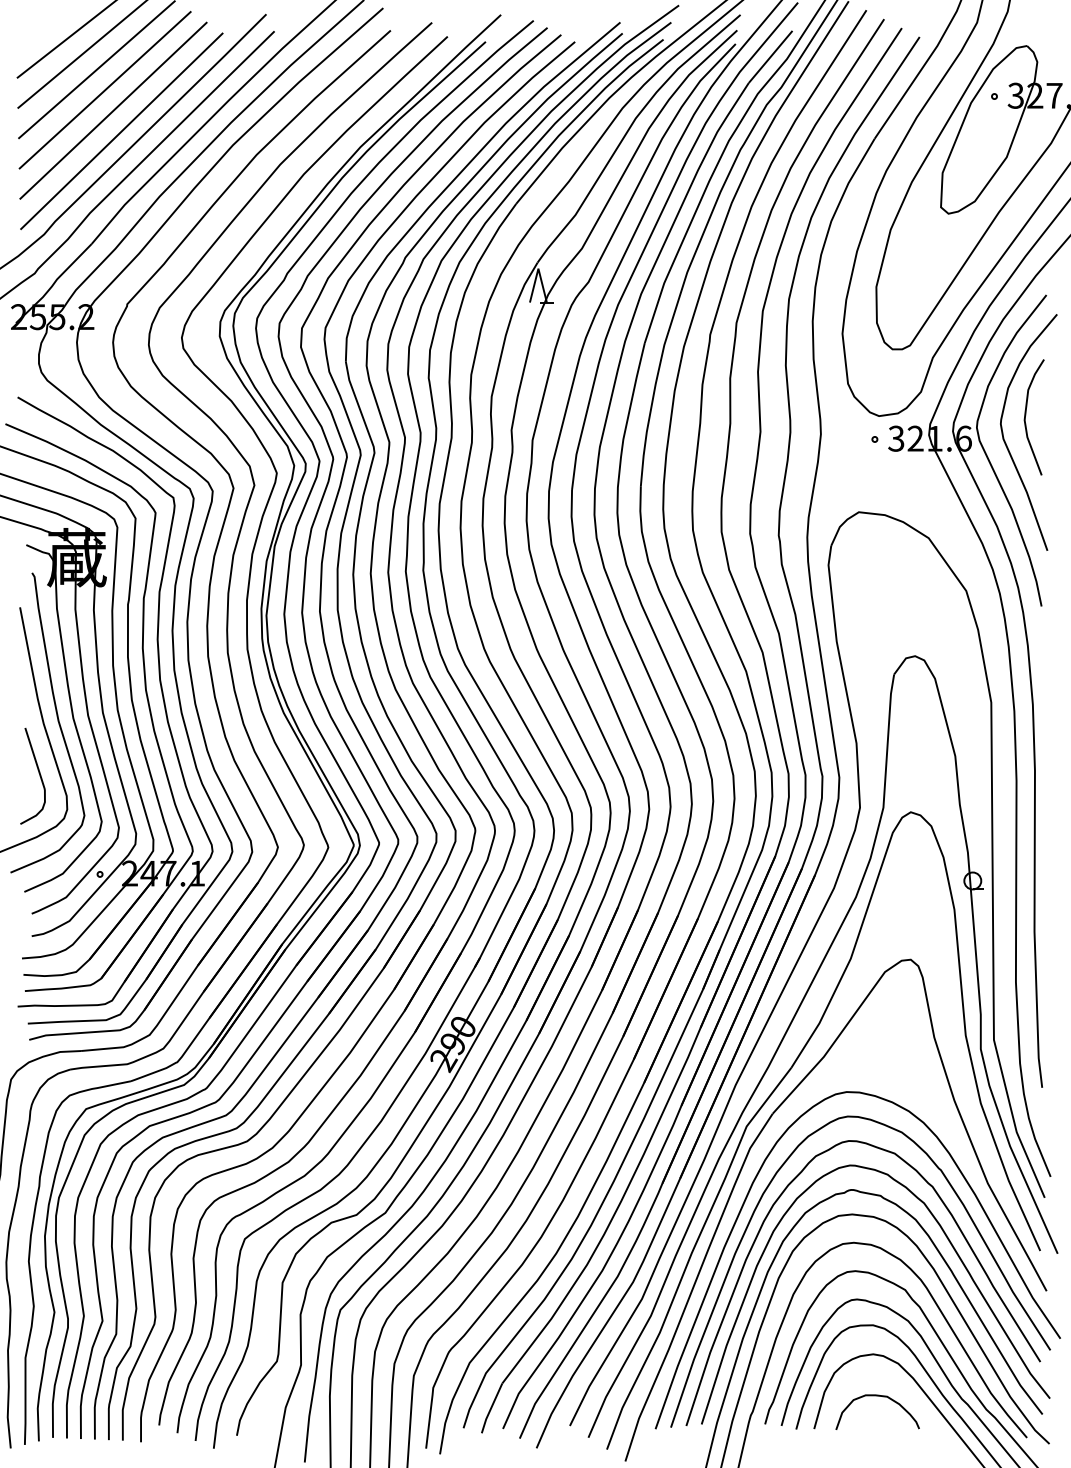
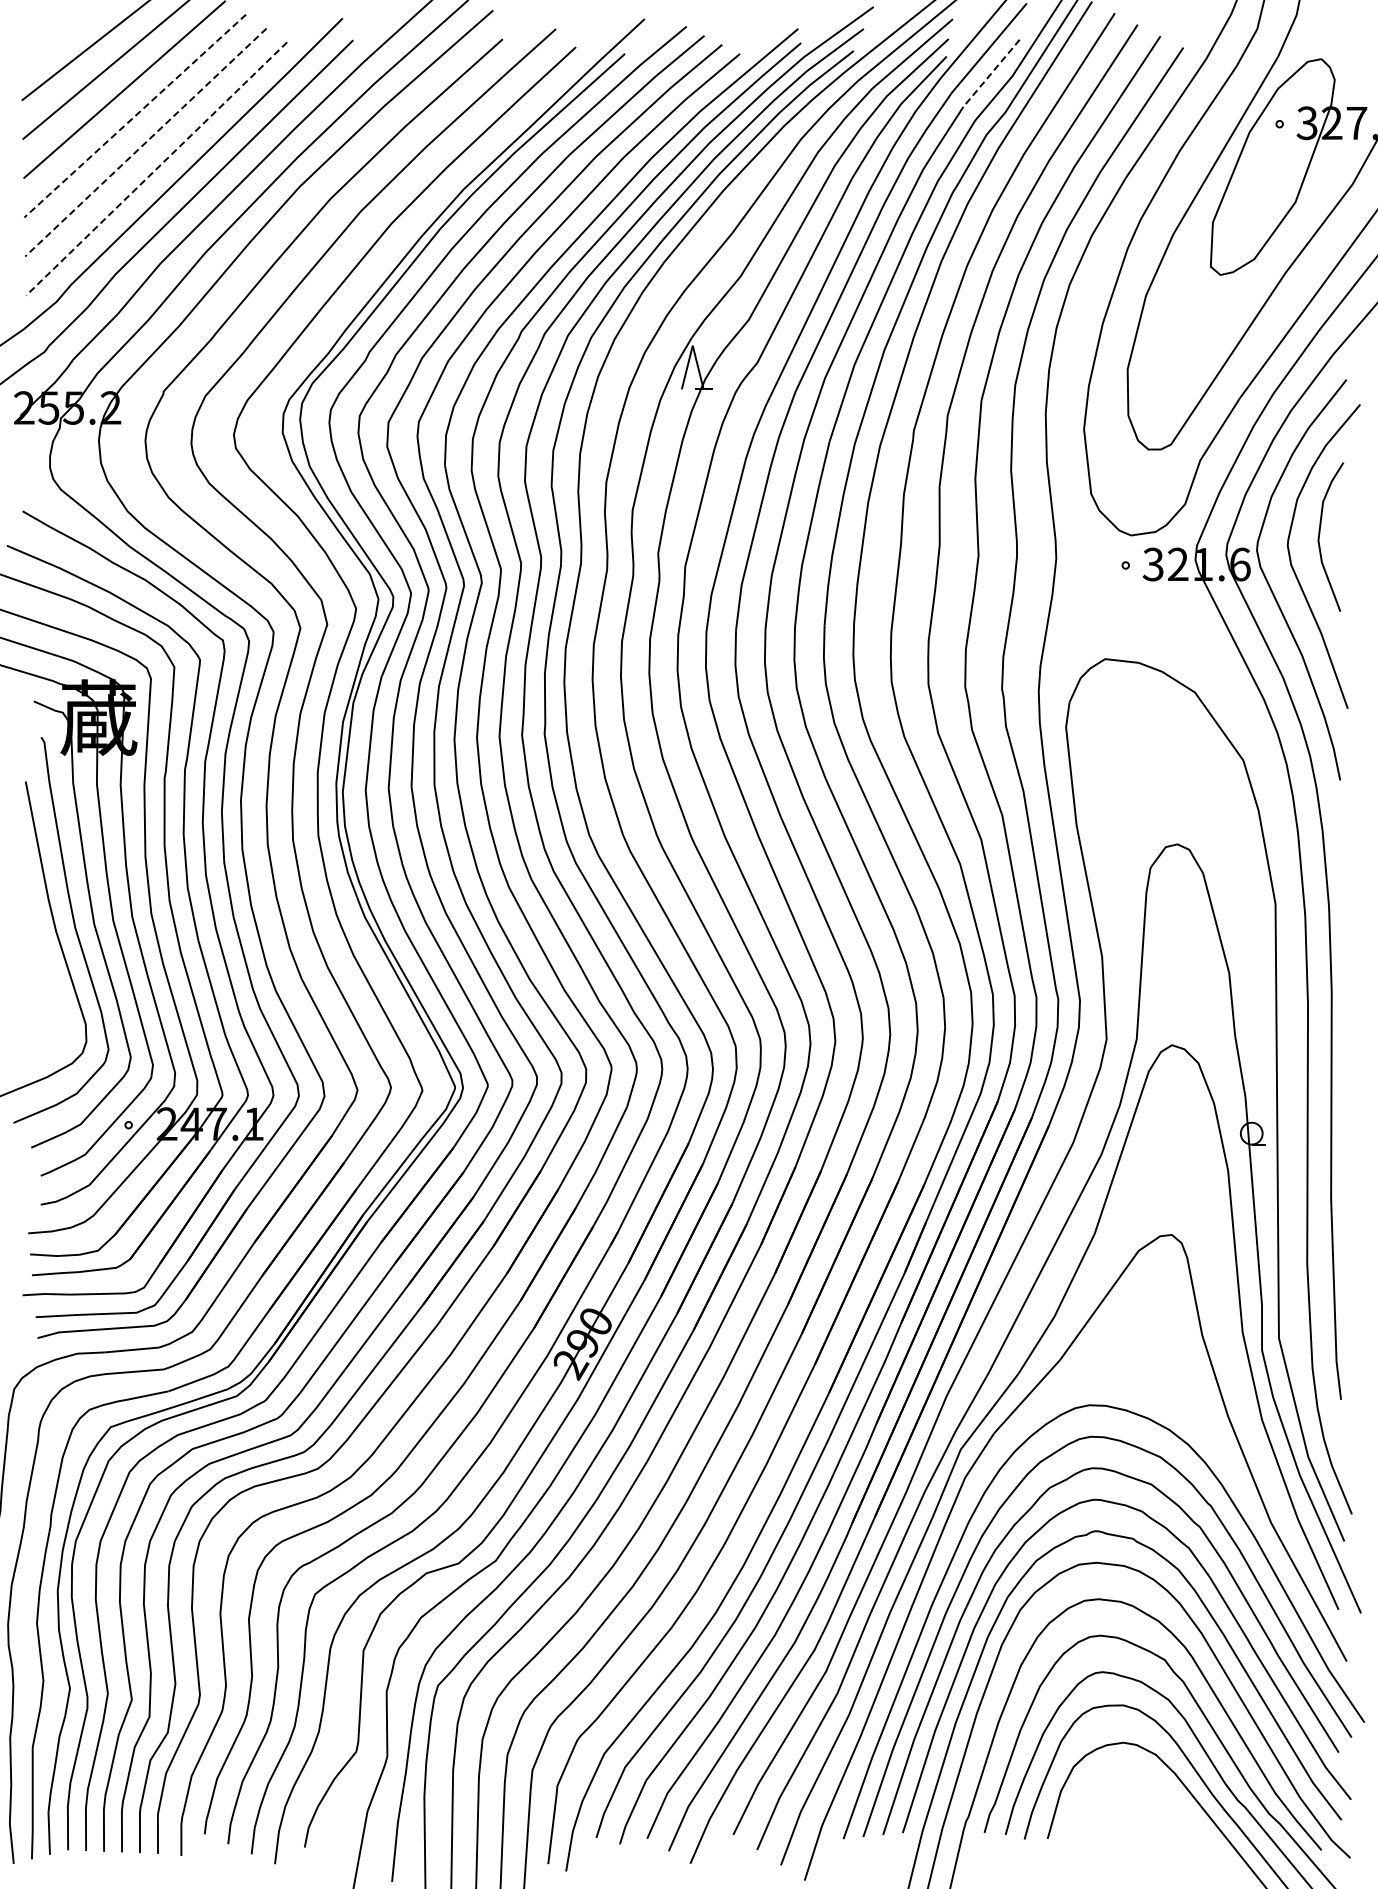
line: (770, 57) -> (991, 73), solid -> dashed
line: (104, 90) -> (134, 116), solid -> dashed
line: (113, 110) -> (145, 142), solid -> dashed
line: (121, 130) -> (156, 168), solid -> dashed
curve: (38, 772) -> (49, 994), removed
curve: (880, 1396) -> (1132, 1797), removed

